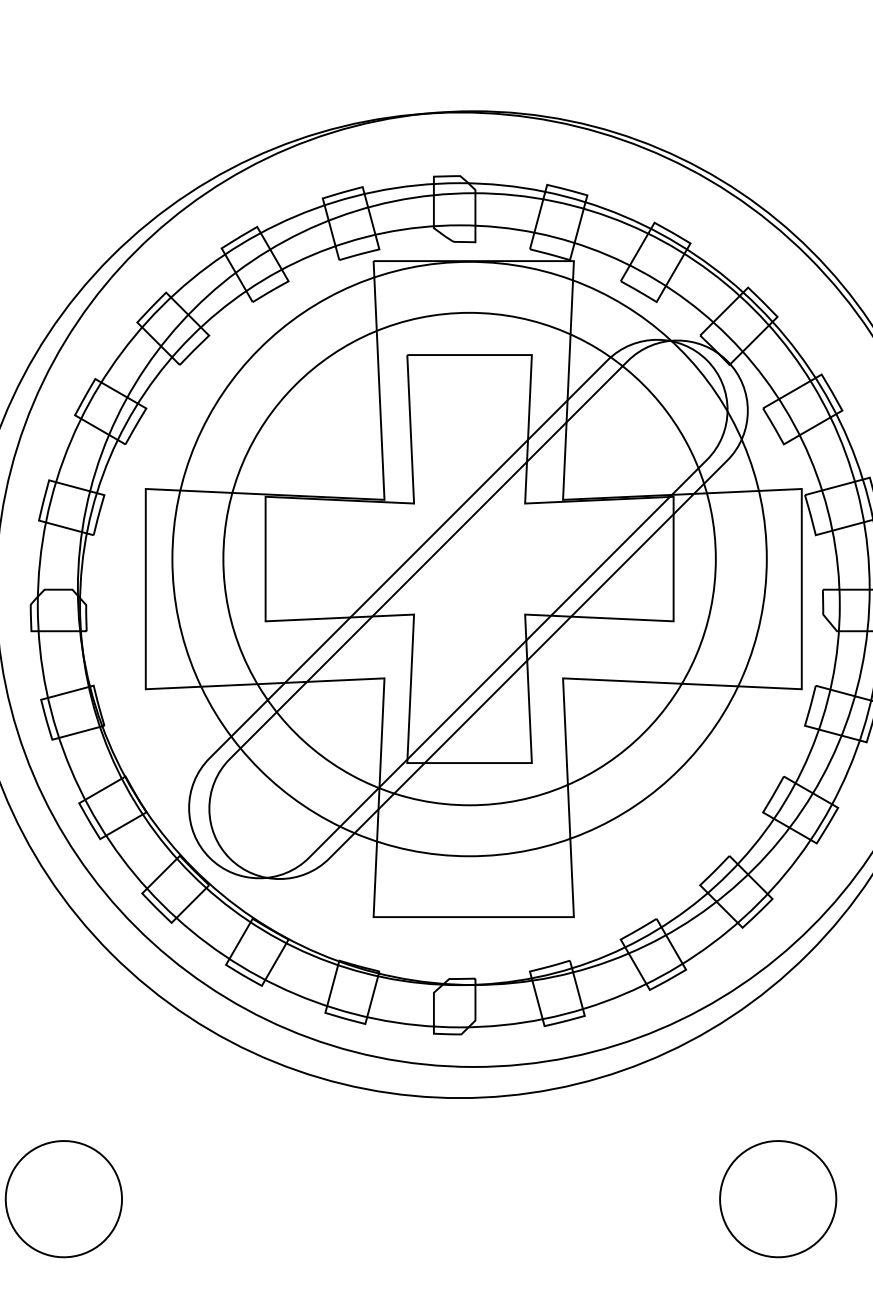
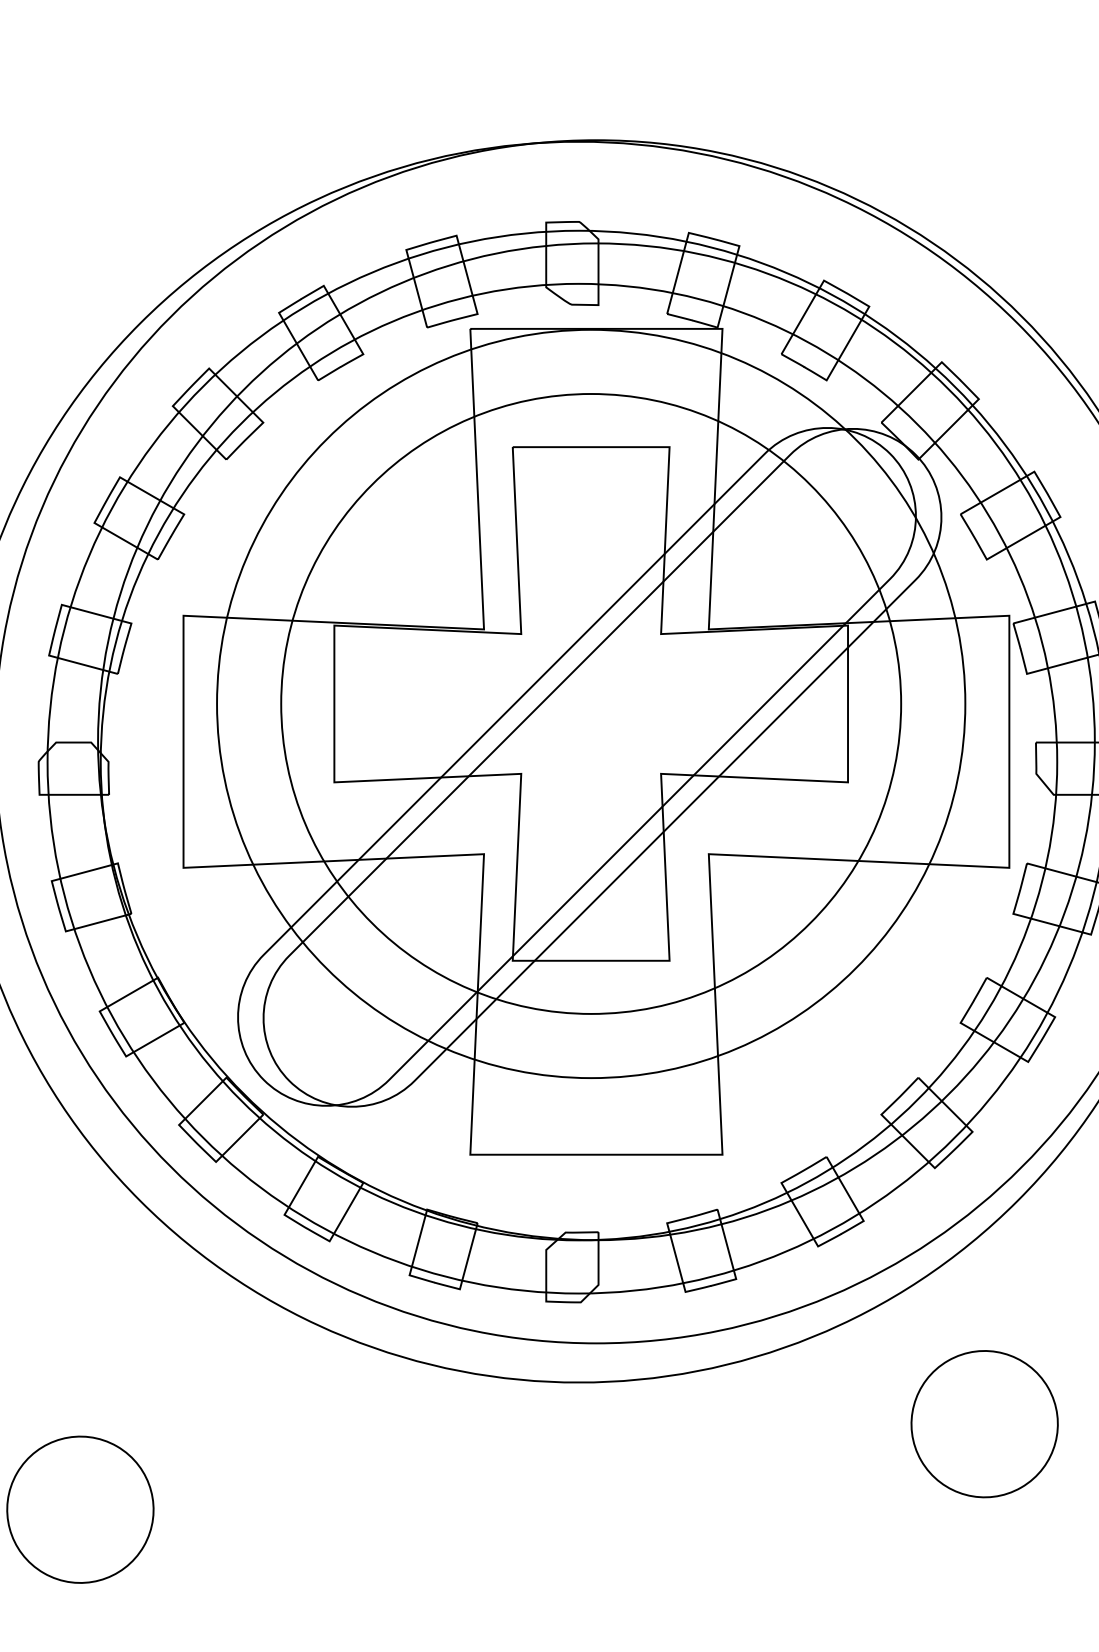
part: (778, 1199) -> (985, 1424), moved

